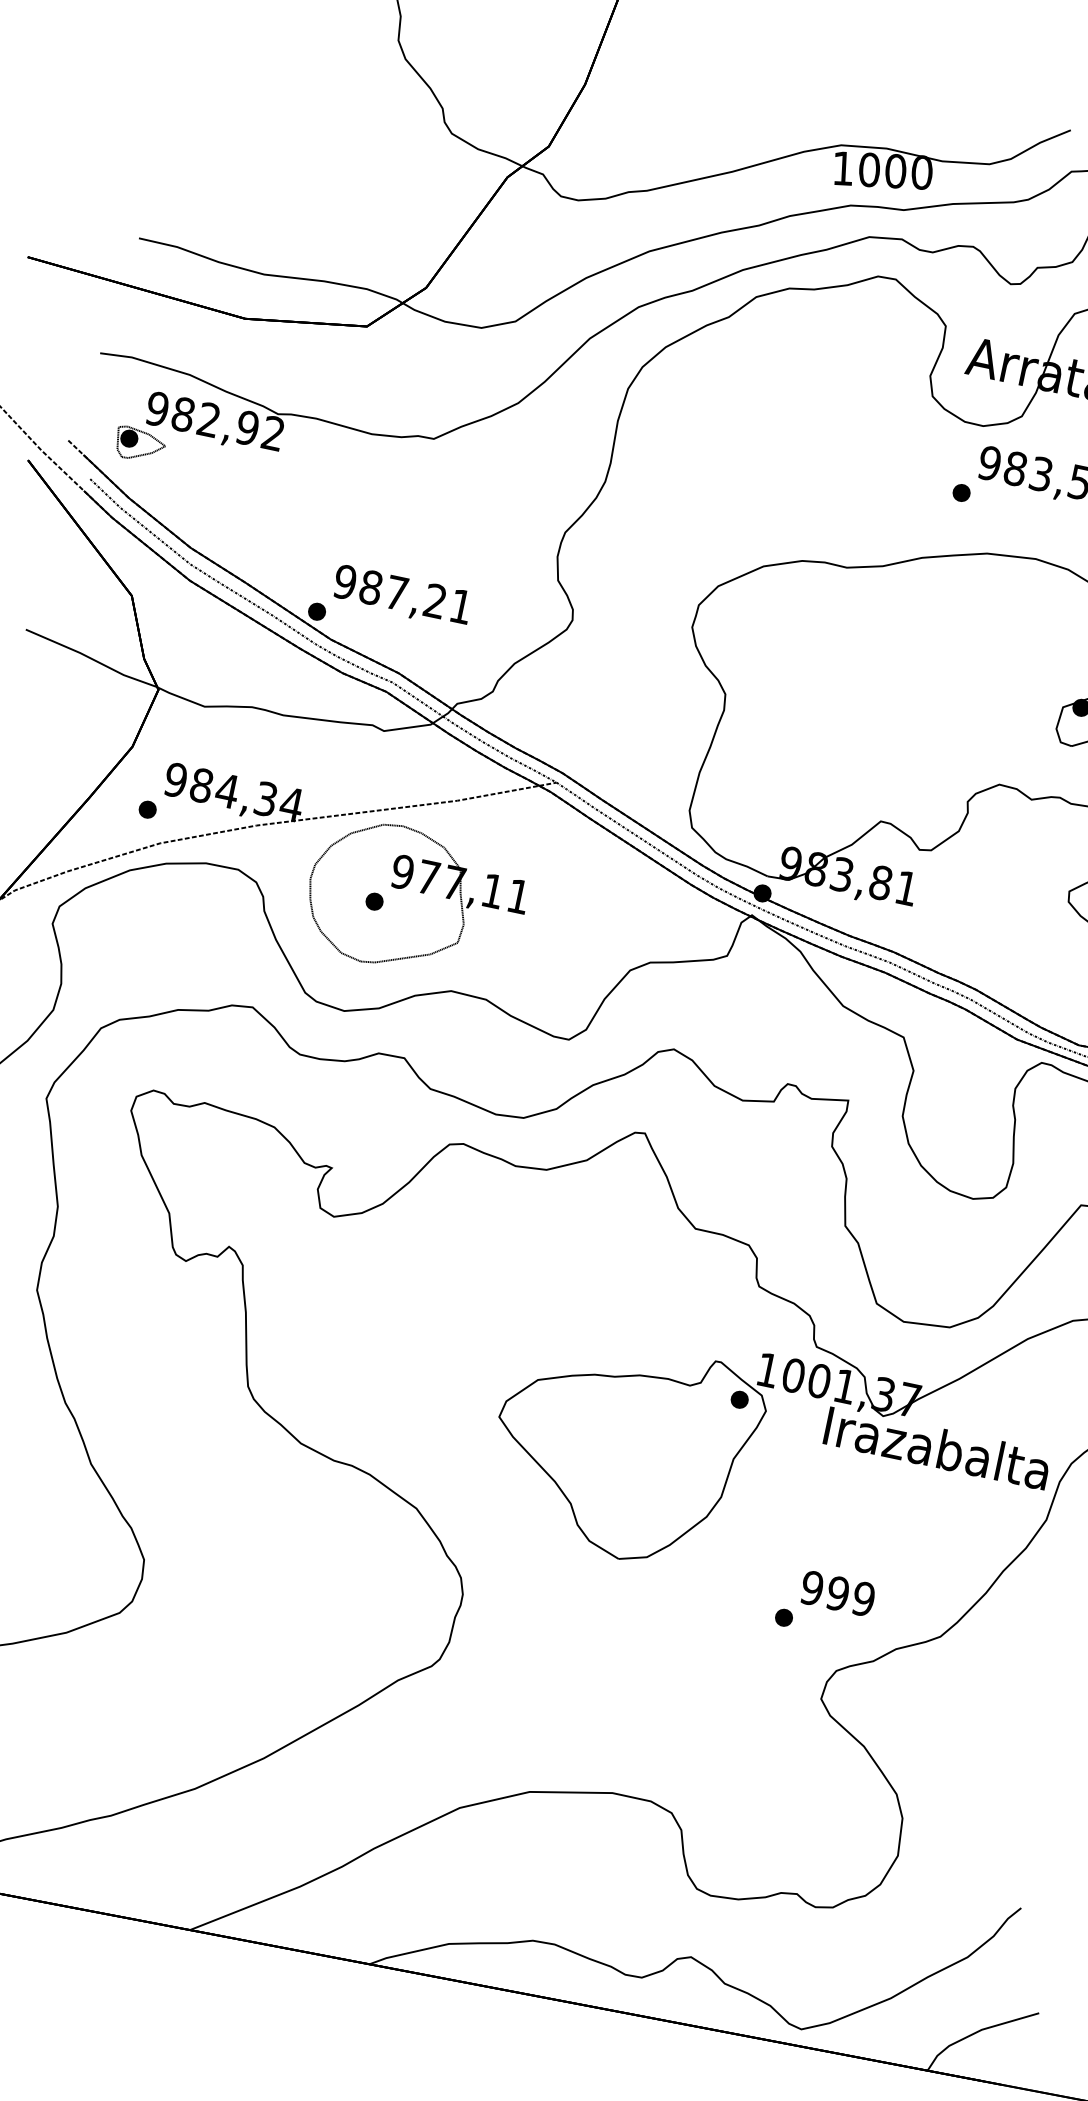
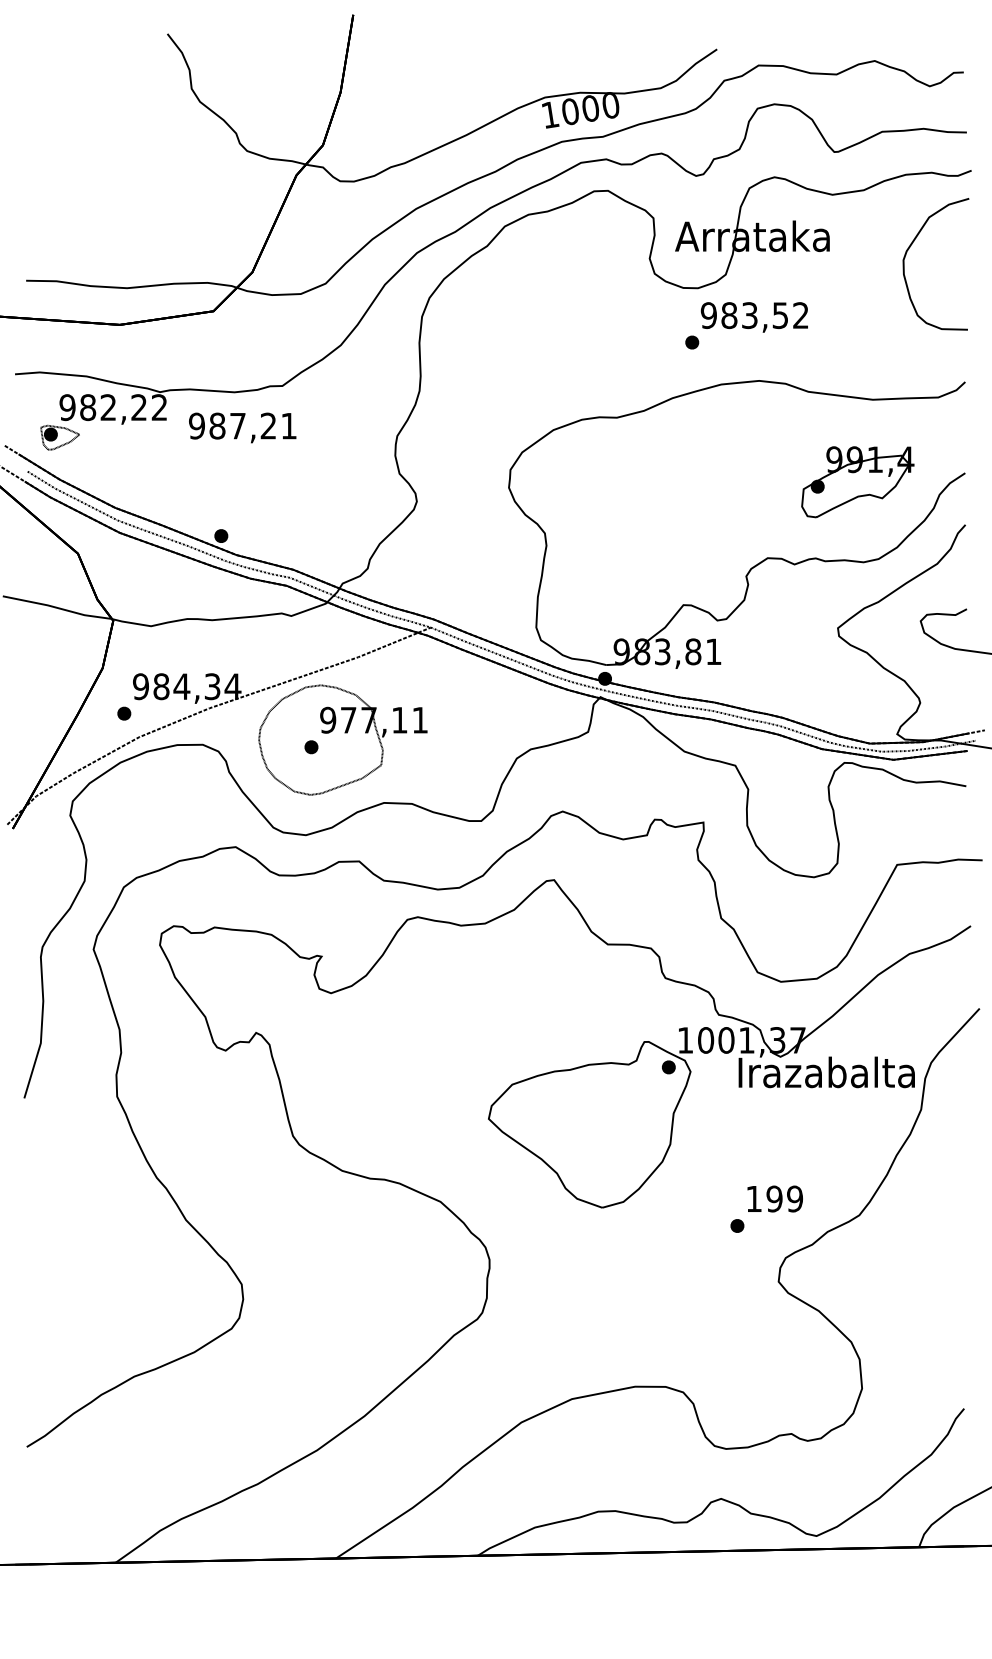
text: (248, 428) -> (139, 407), 982,92 -> 982,22
text: (402, 596) -> (242, 427), moved
text: (812, 1587) -> (754, 1198), 999 -> 199

